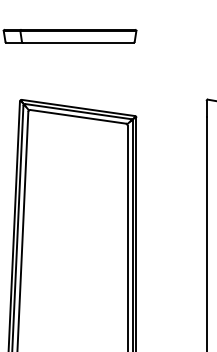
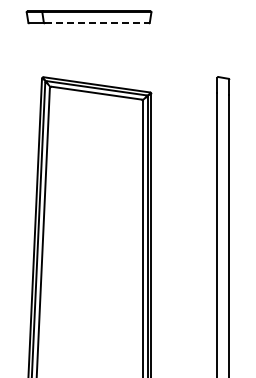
line: (79, 42) -> (97, 23), solid -> dashed

